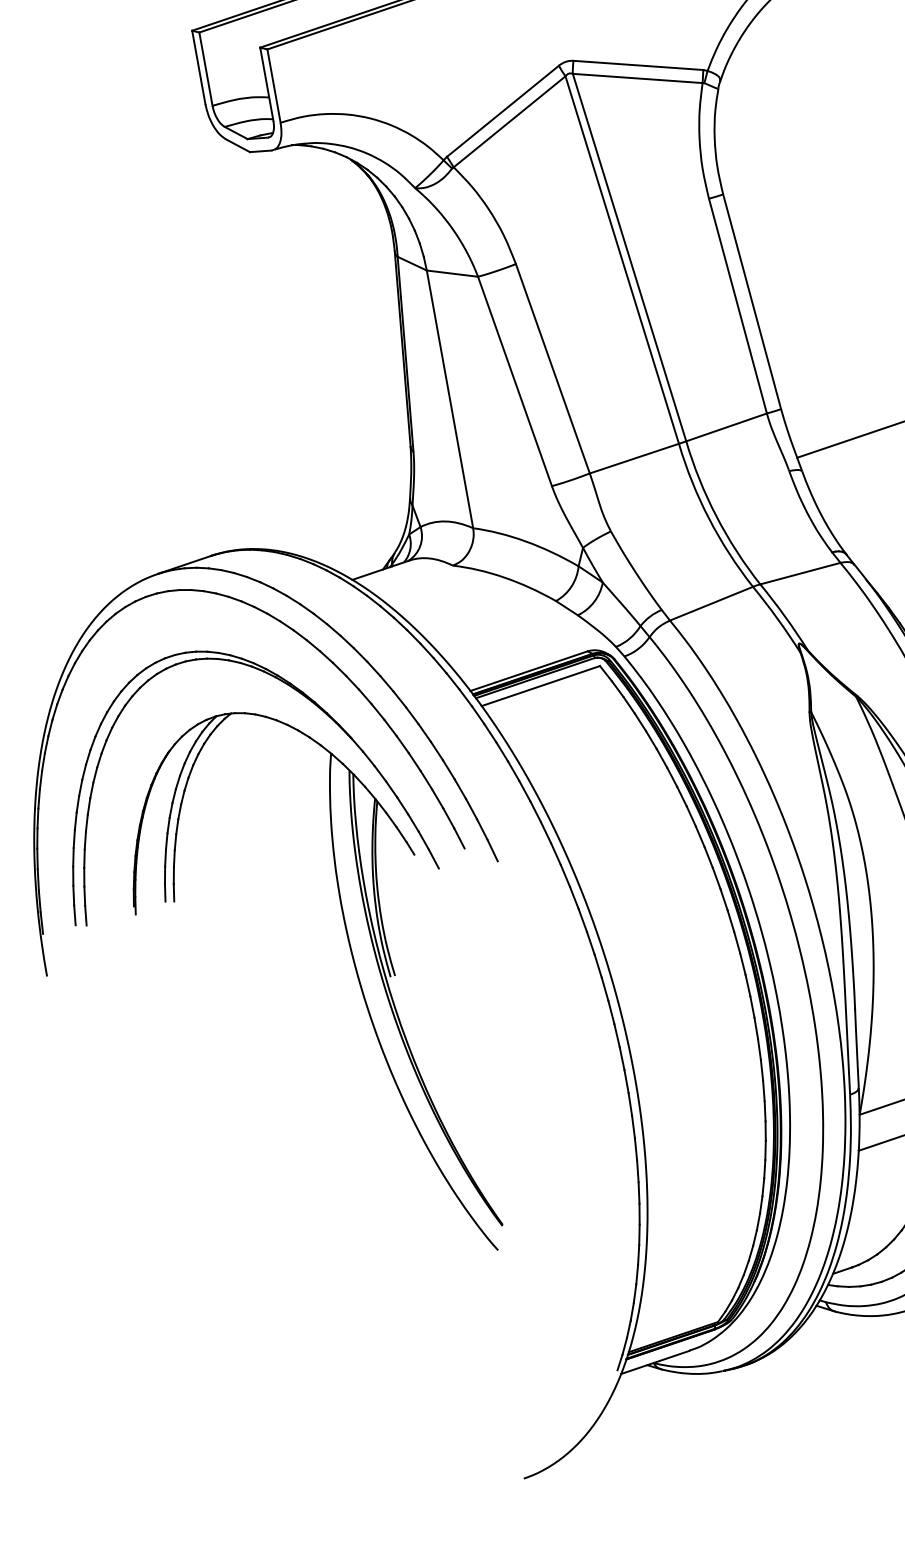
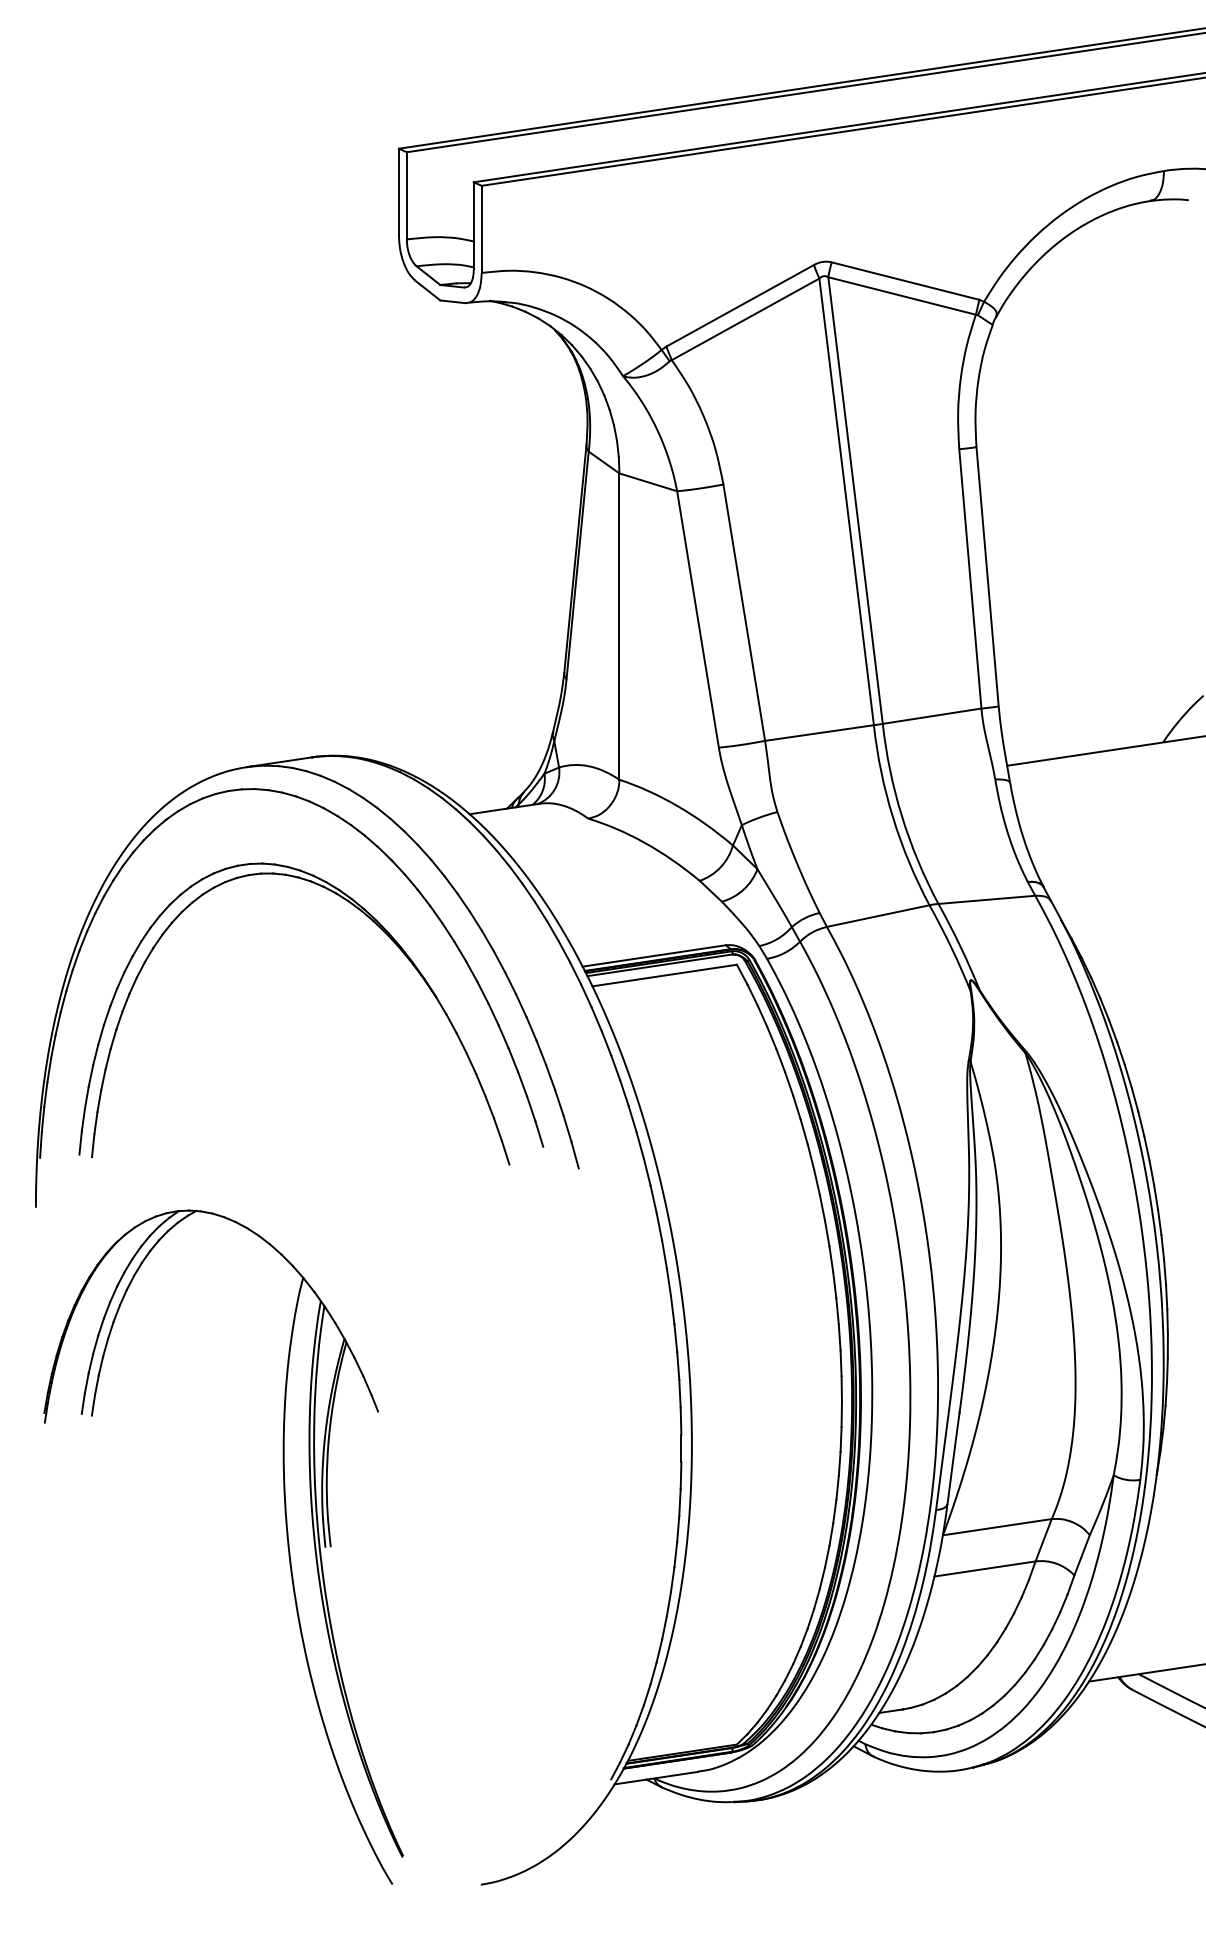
part: (356, 974) -> (286, 1537), moved

